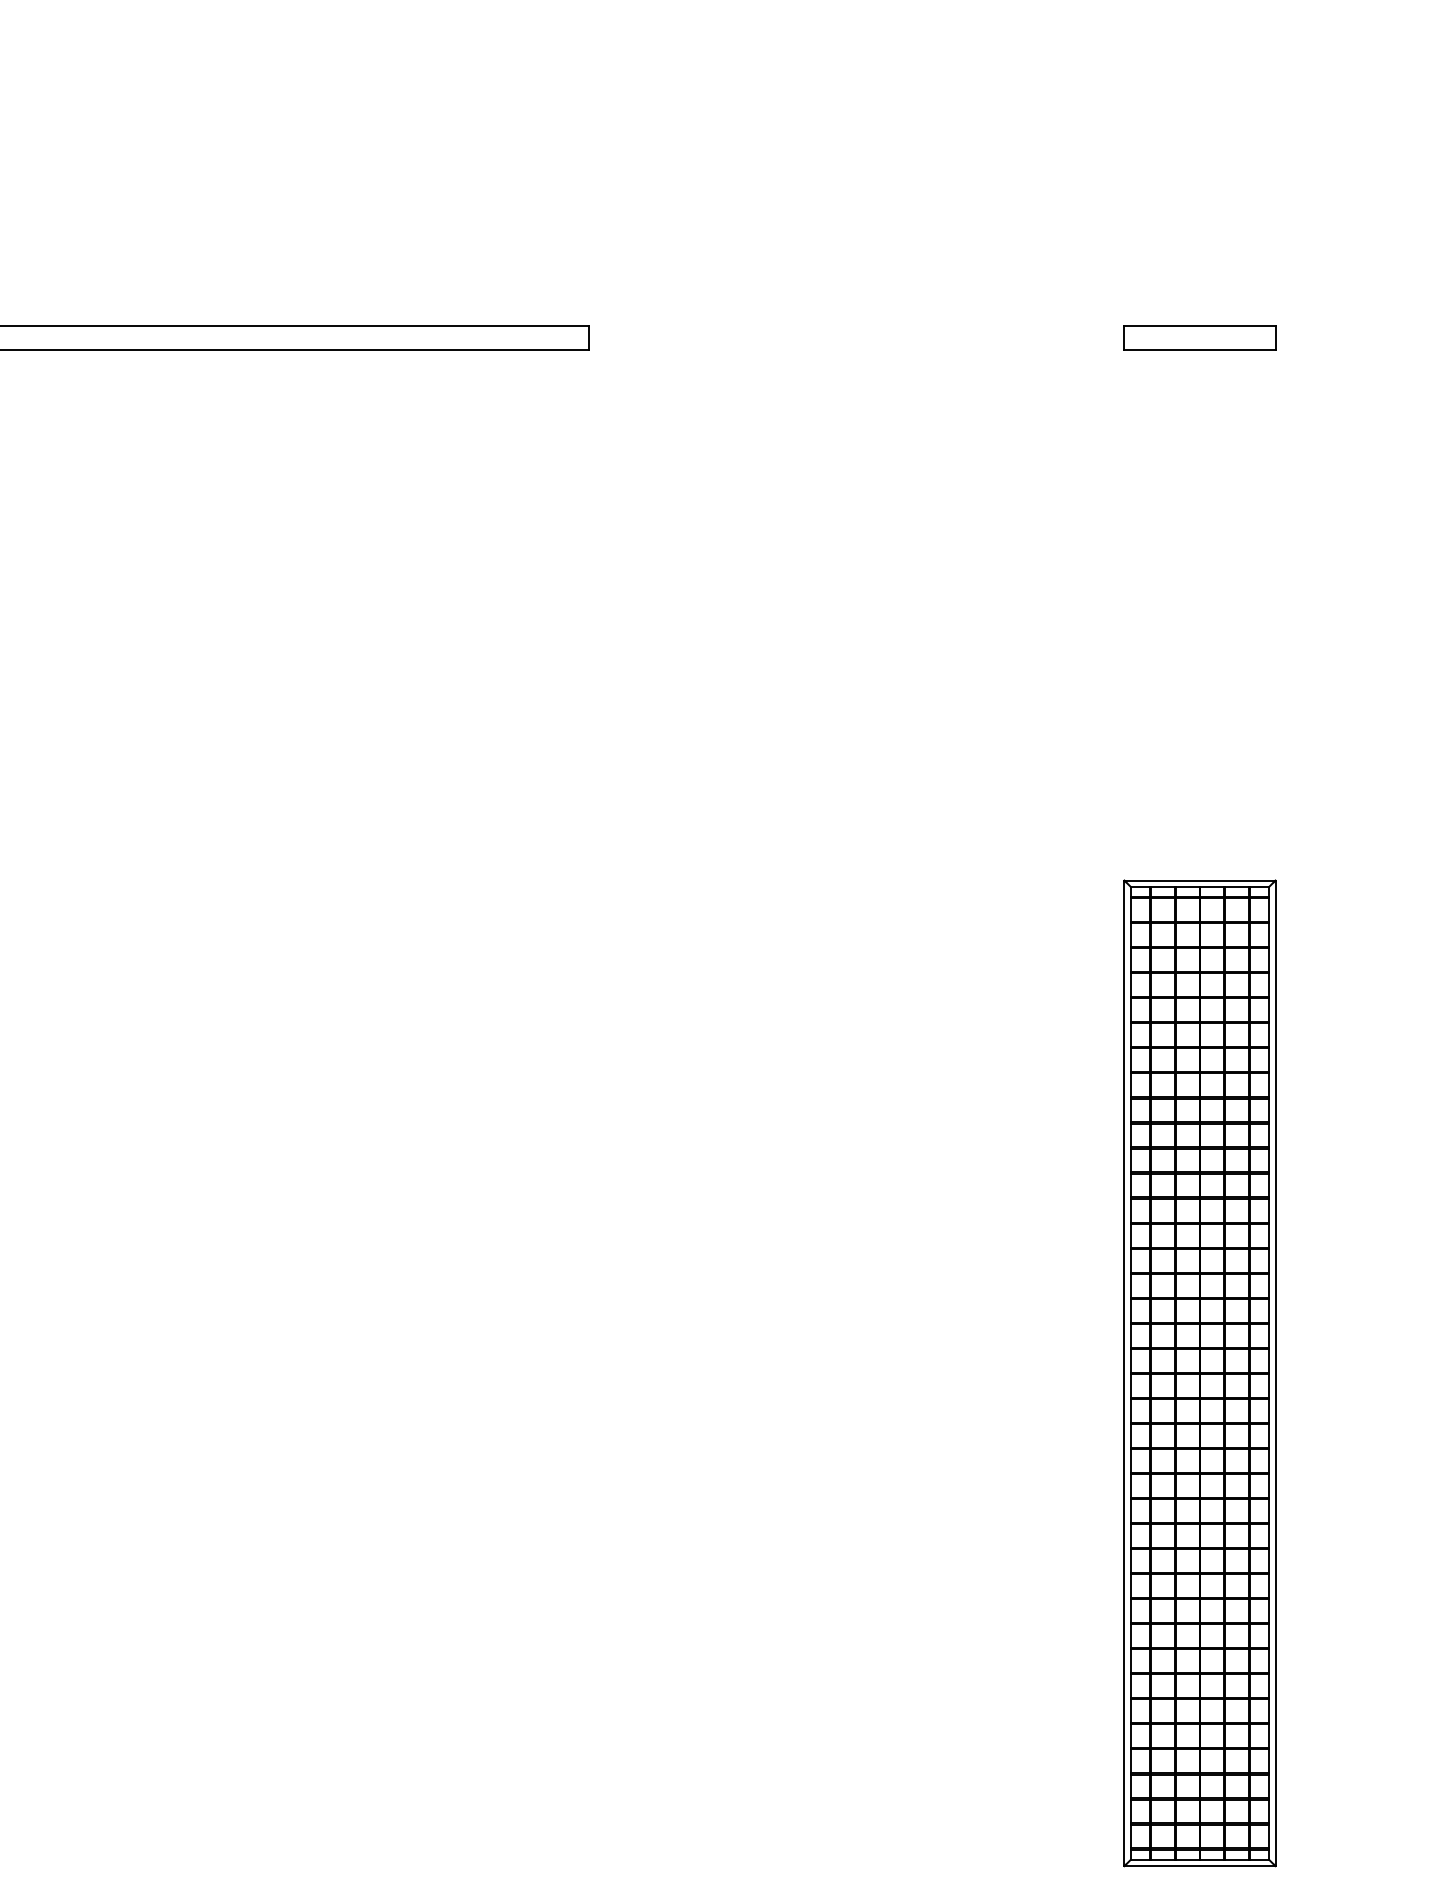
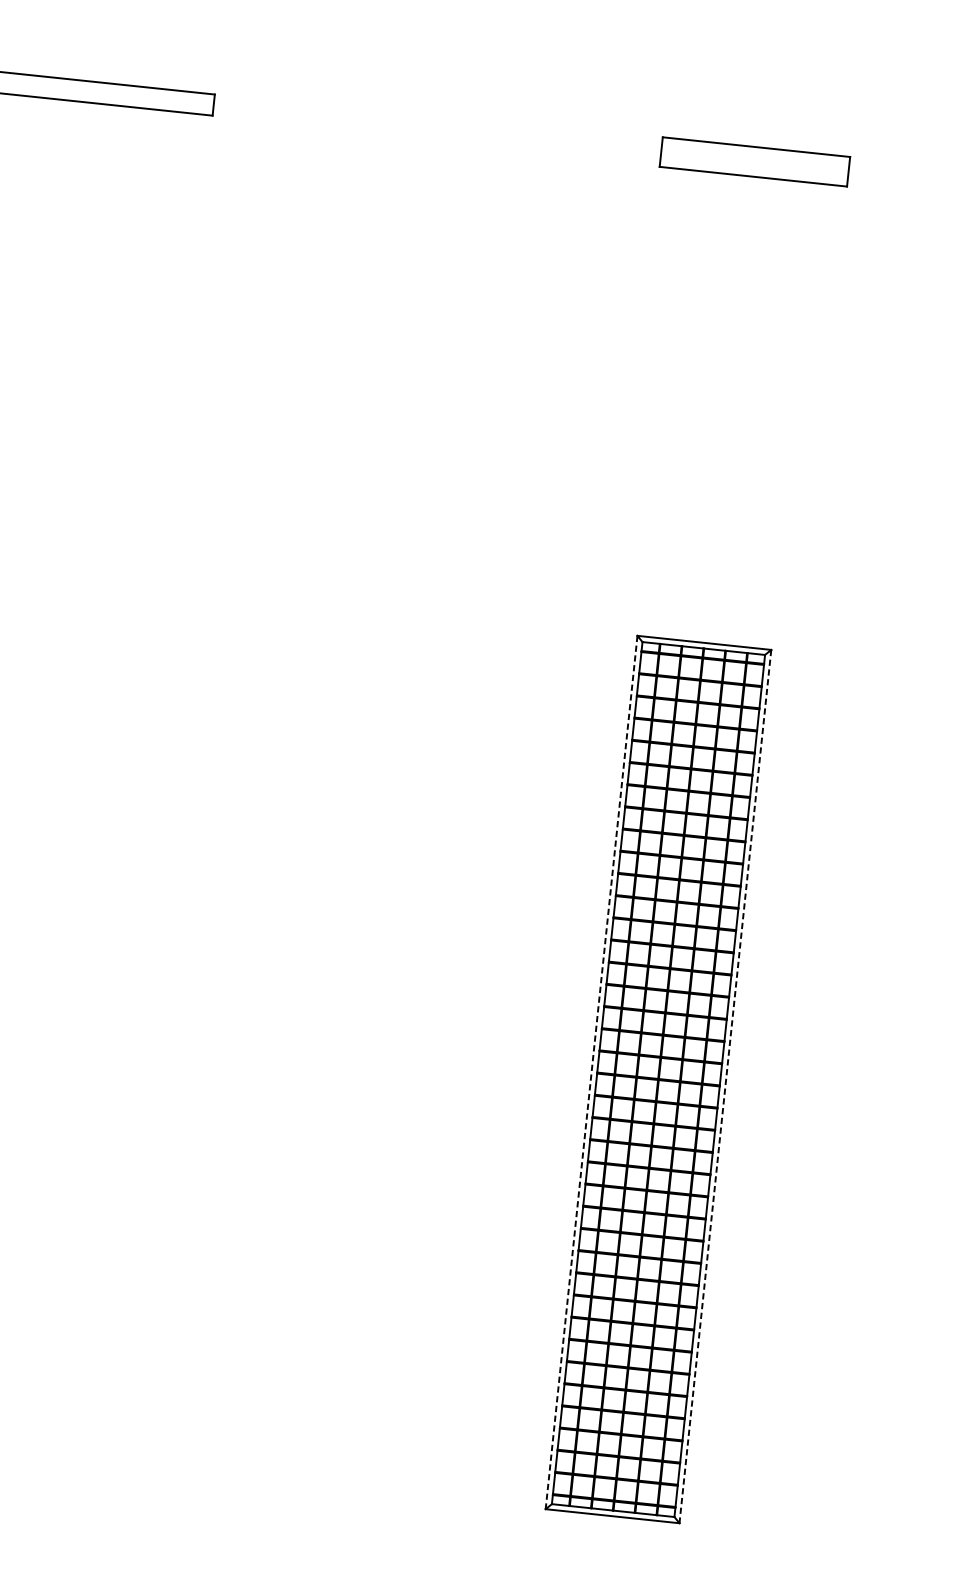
part: (1199, 337) -> (754, 161), size x1.4
line: (1124, 1373) -> (591, 1072), solid -> dashed
line: (1275, 1373) -> (725, 1086), solid -> dashed

